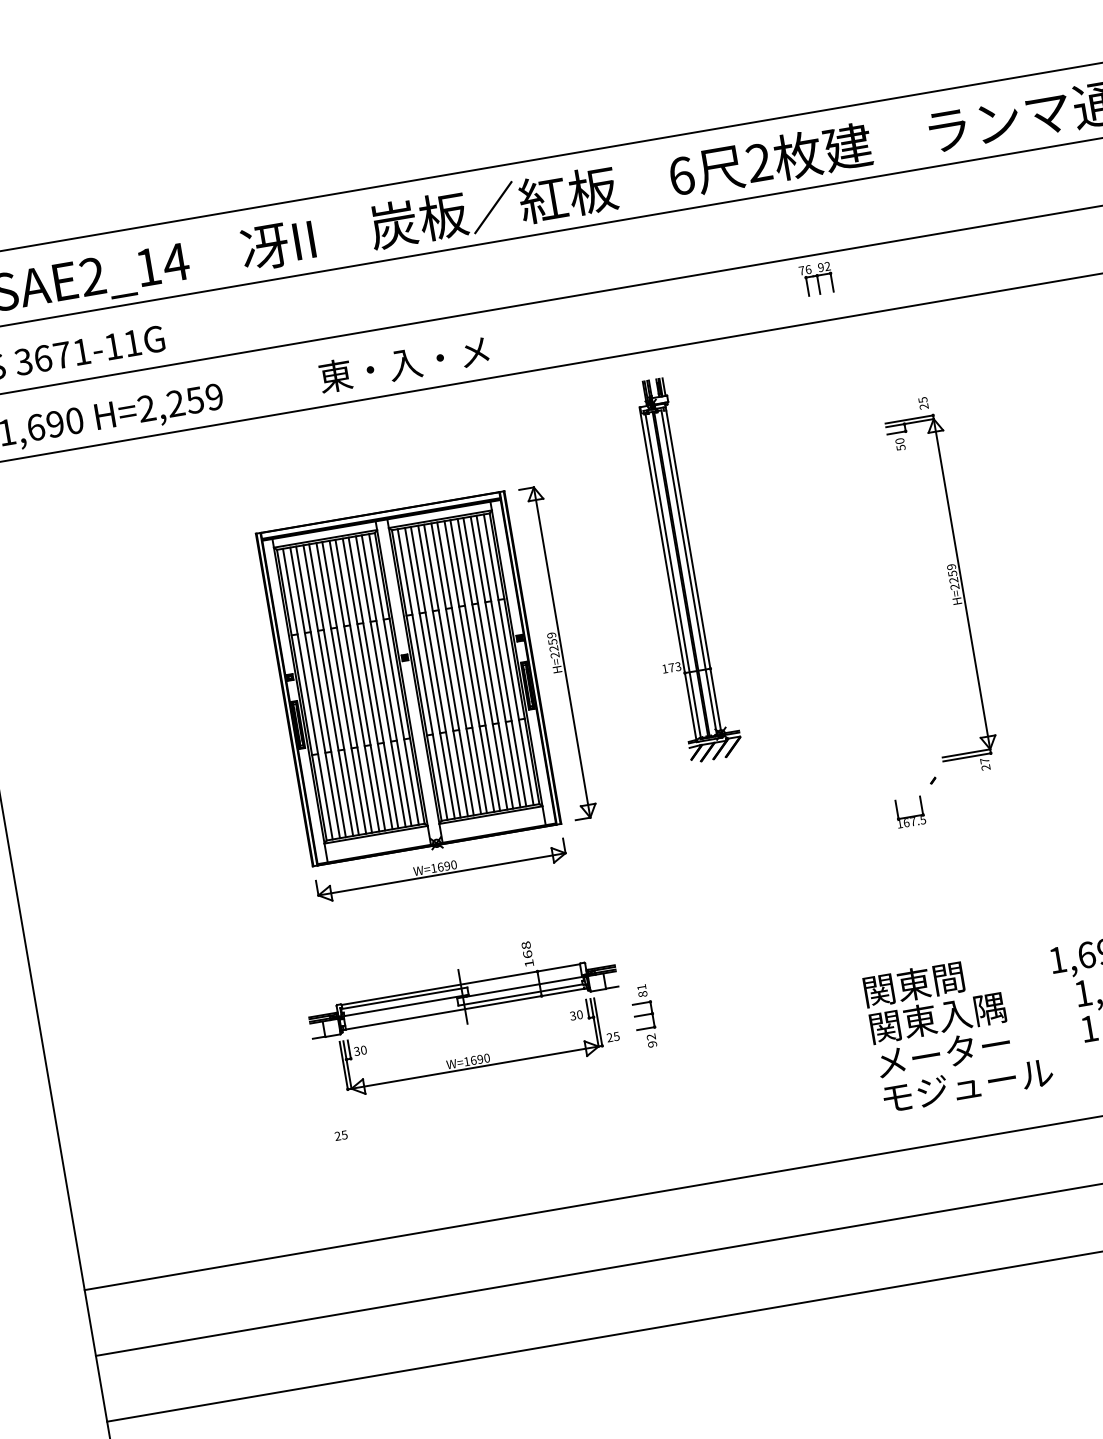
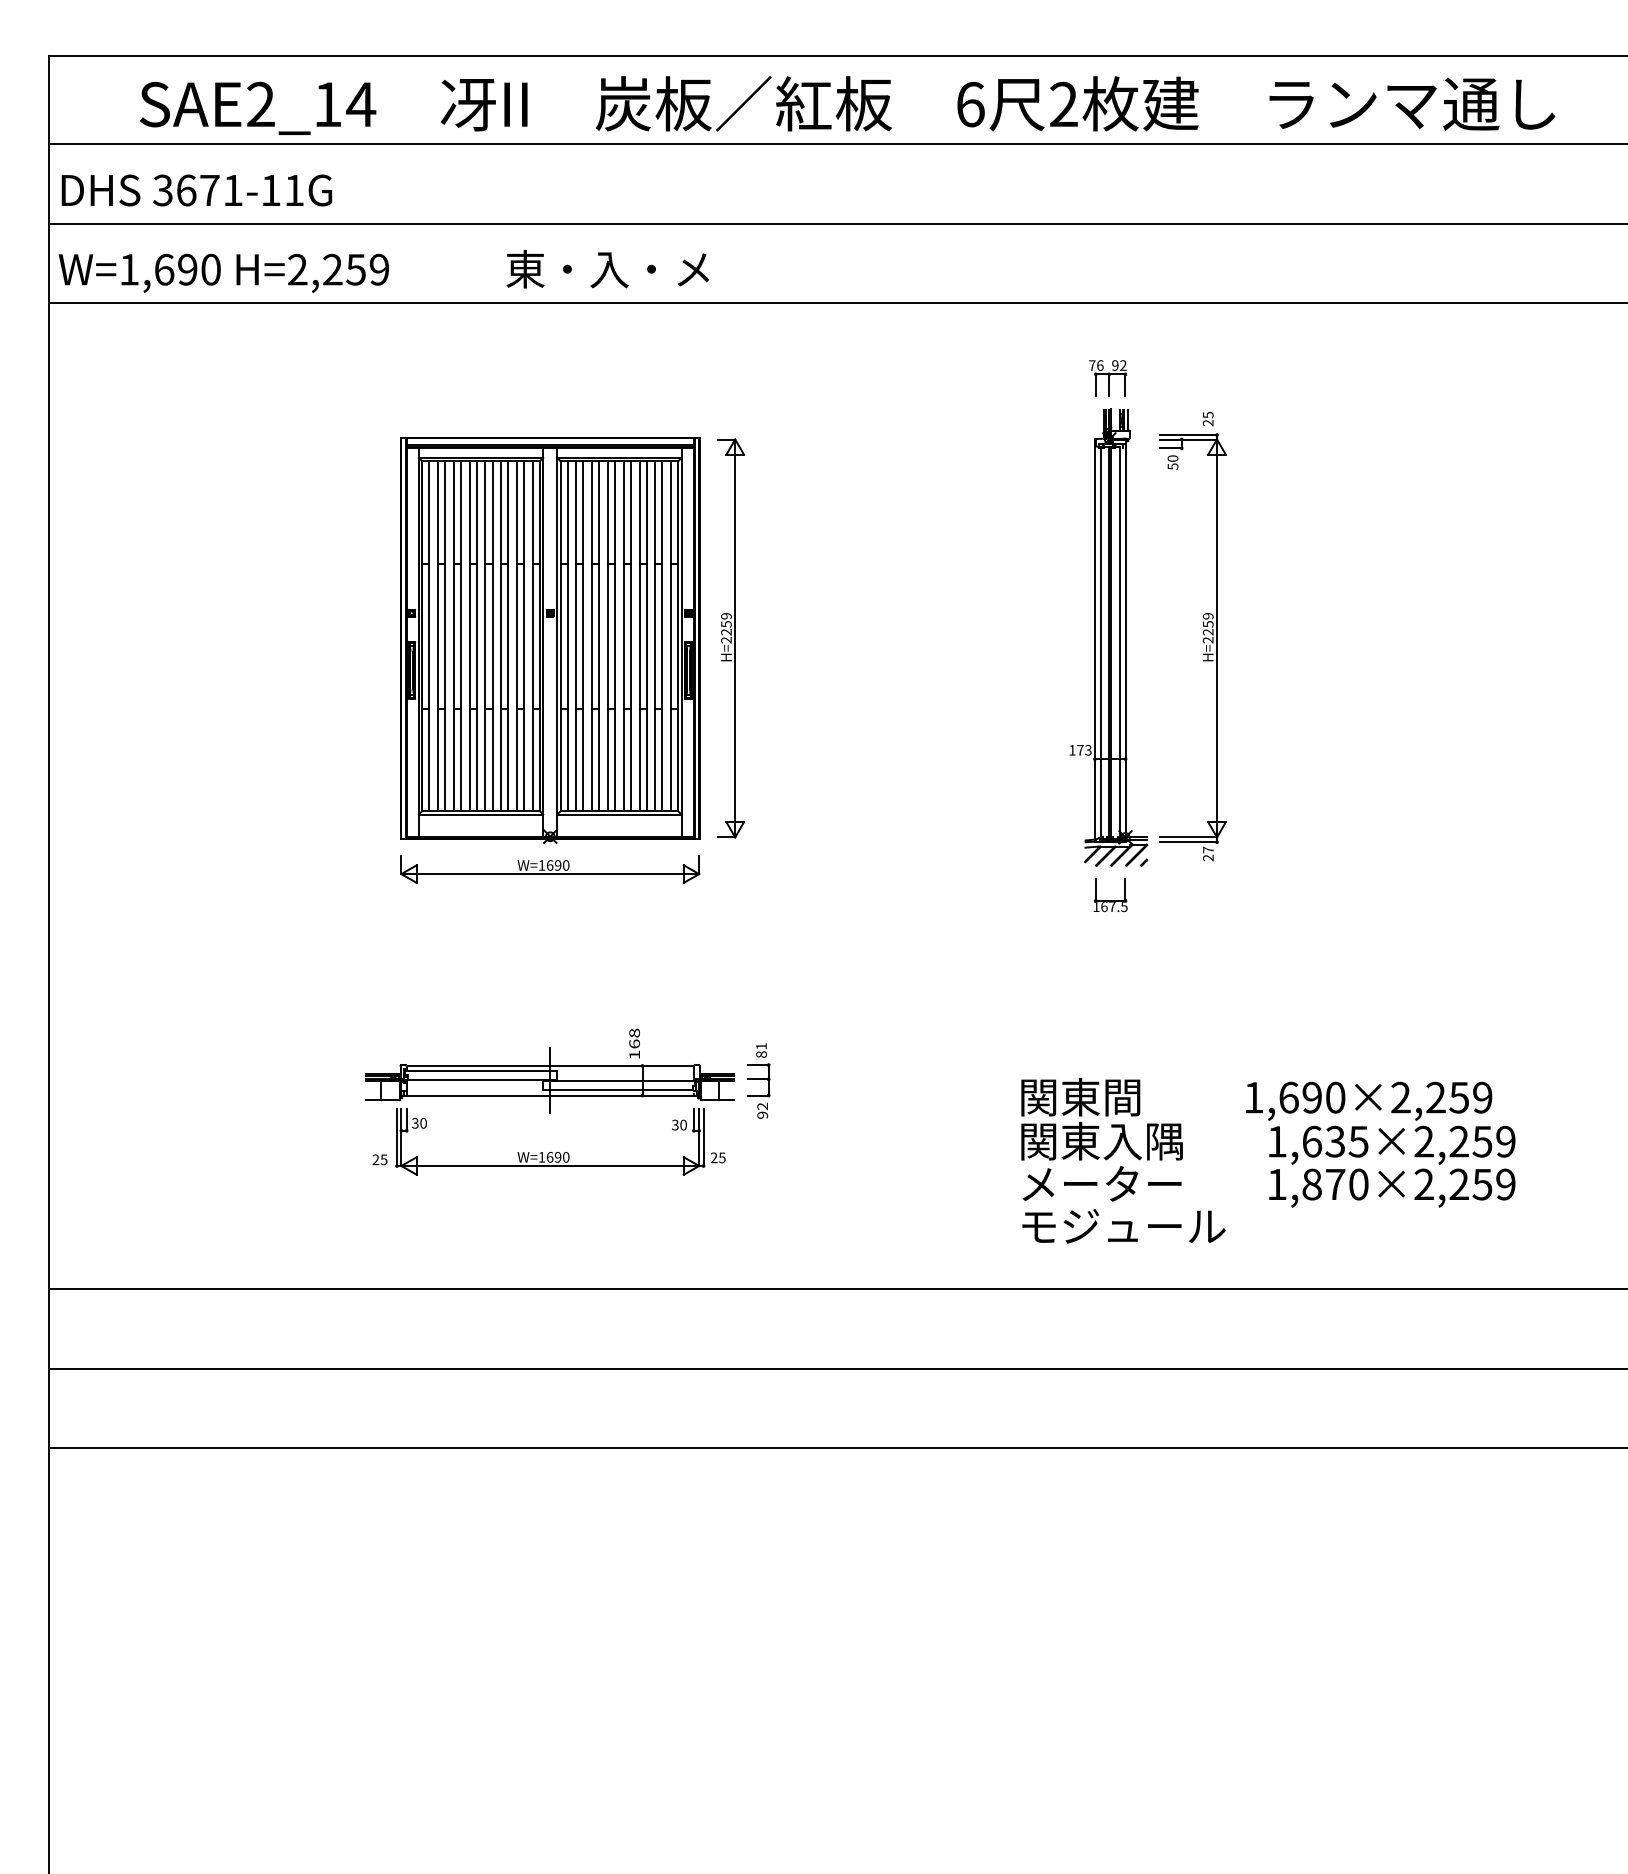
part: (817, 279) -> (1108, 378), moved
part: (678, 570) -> (1108, 637), moved
part: (465, 1014) -> (549, 1101), moved

